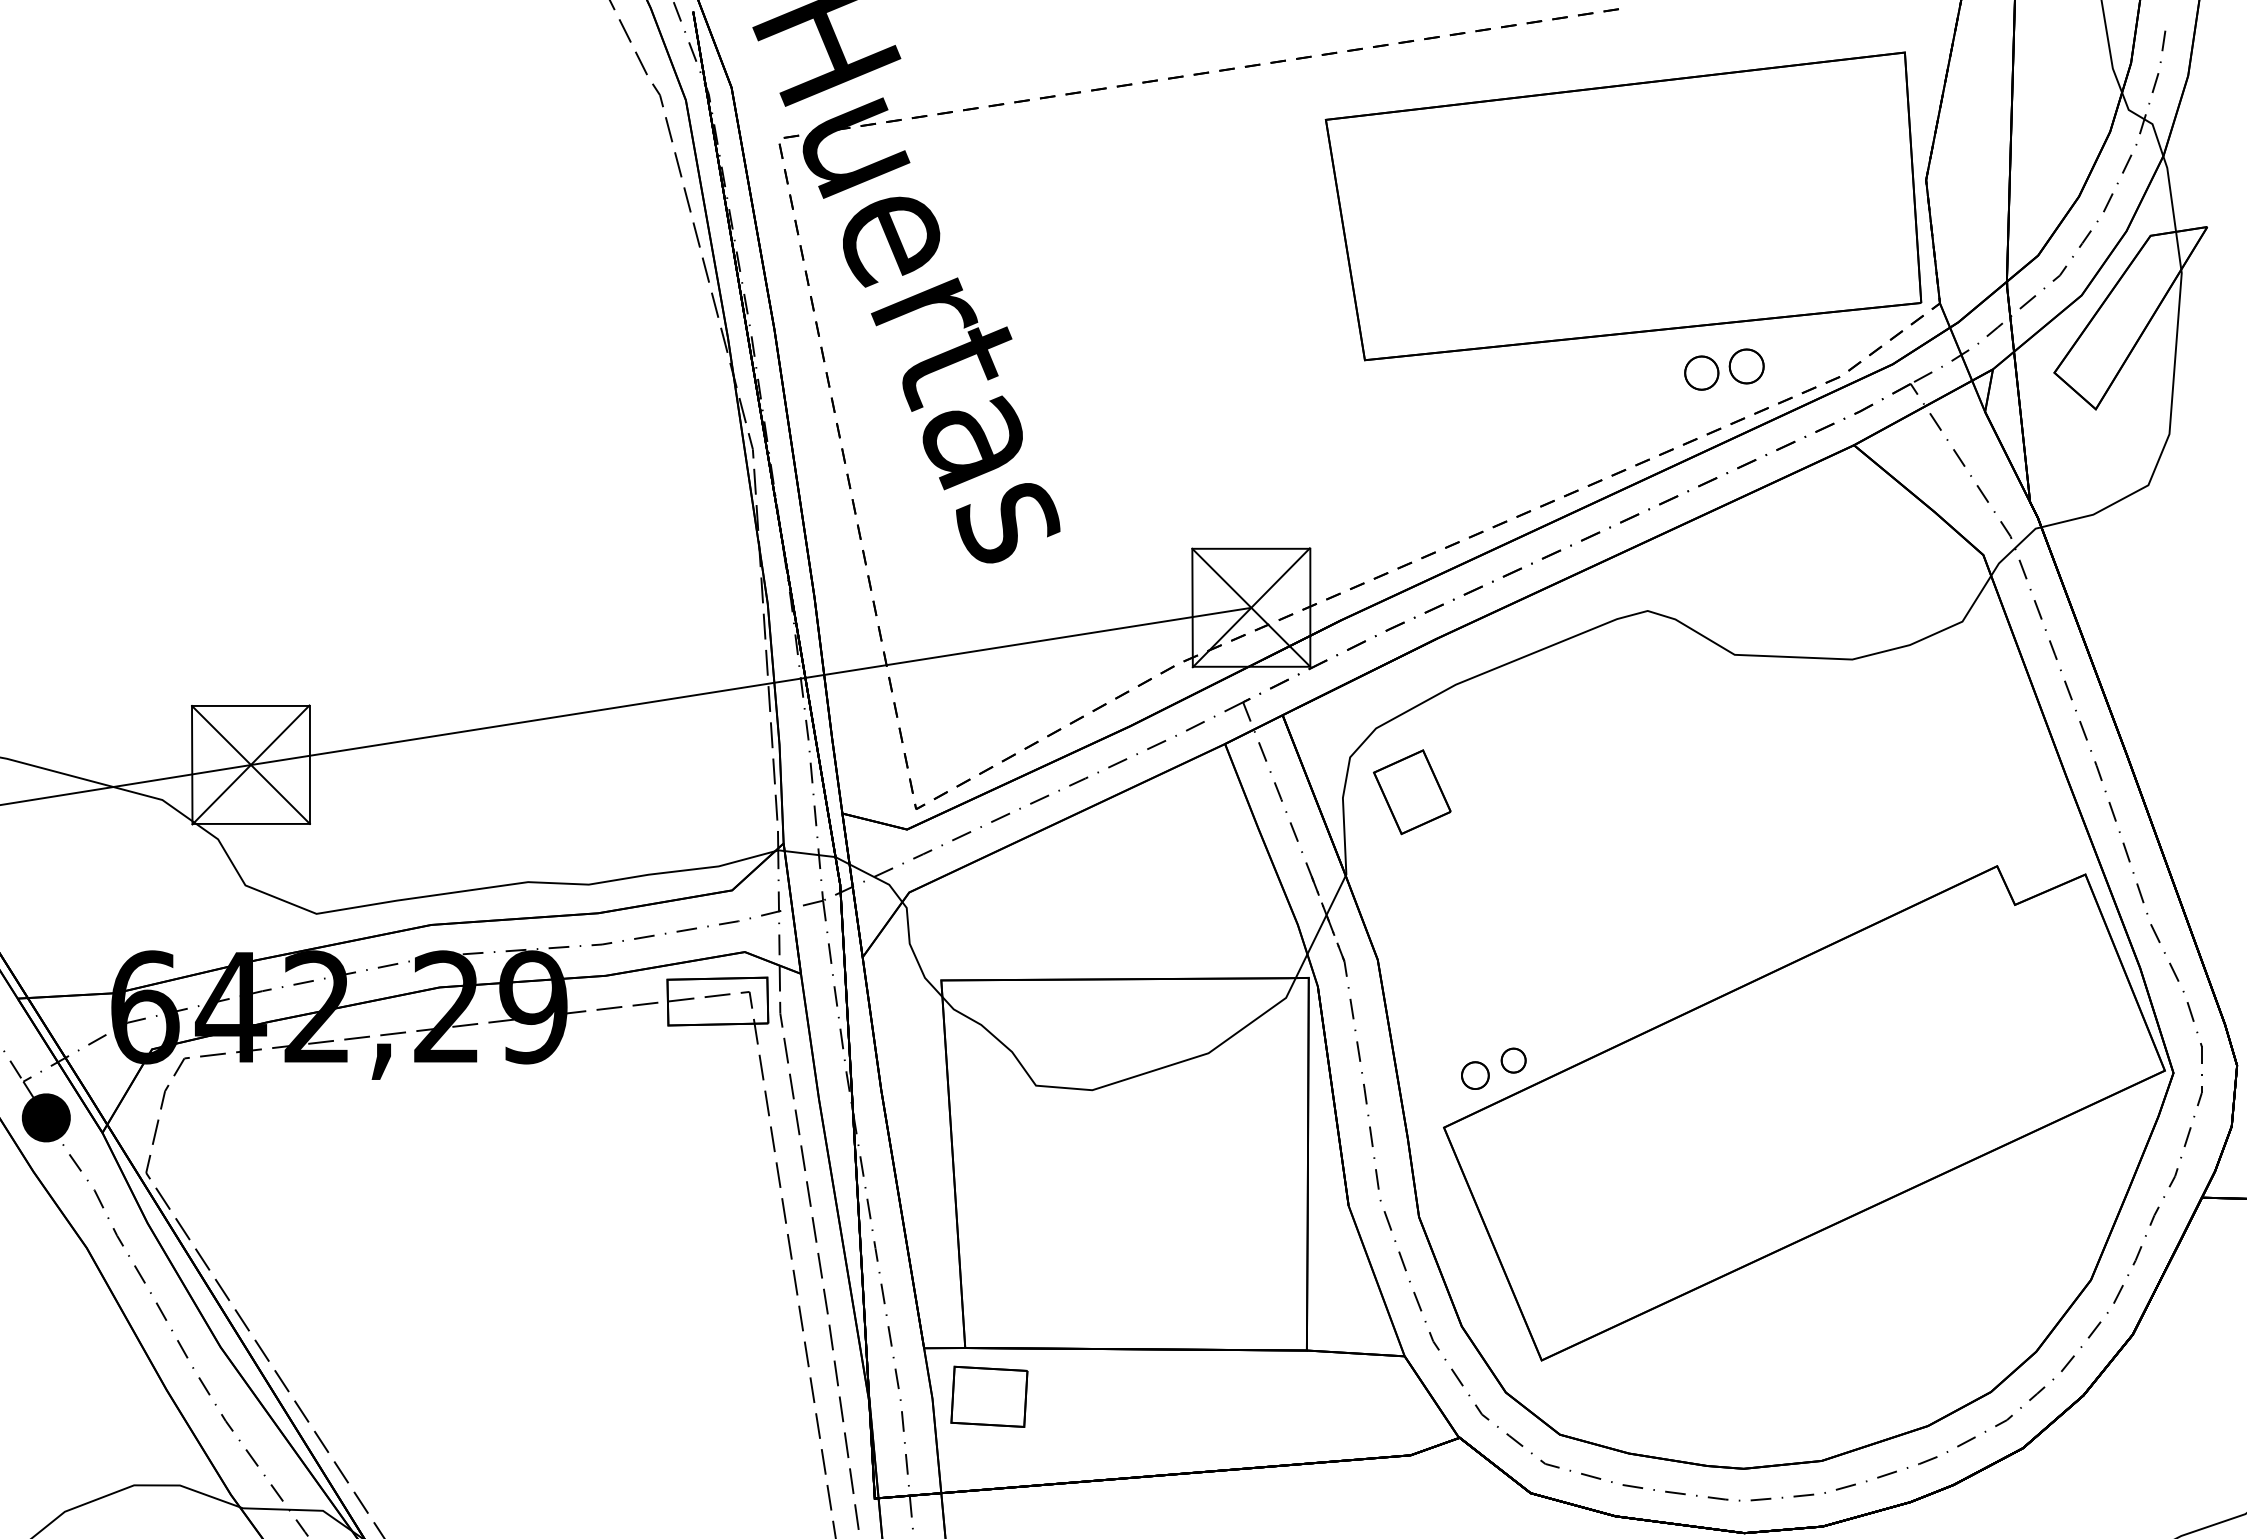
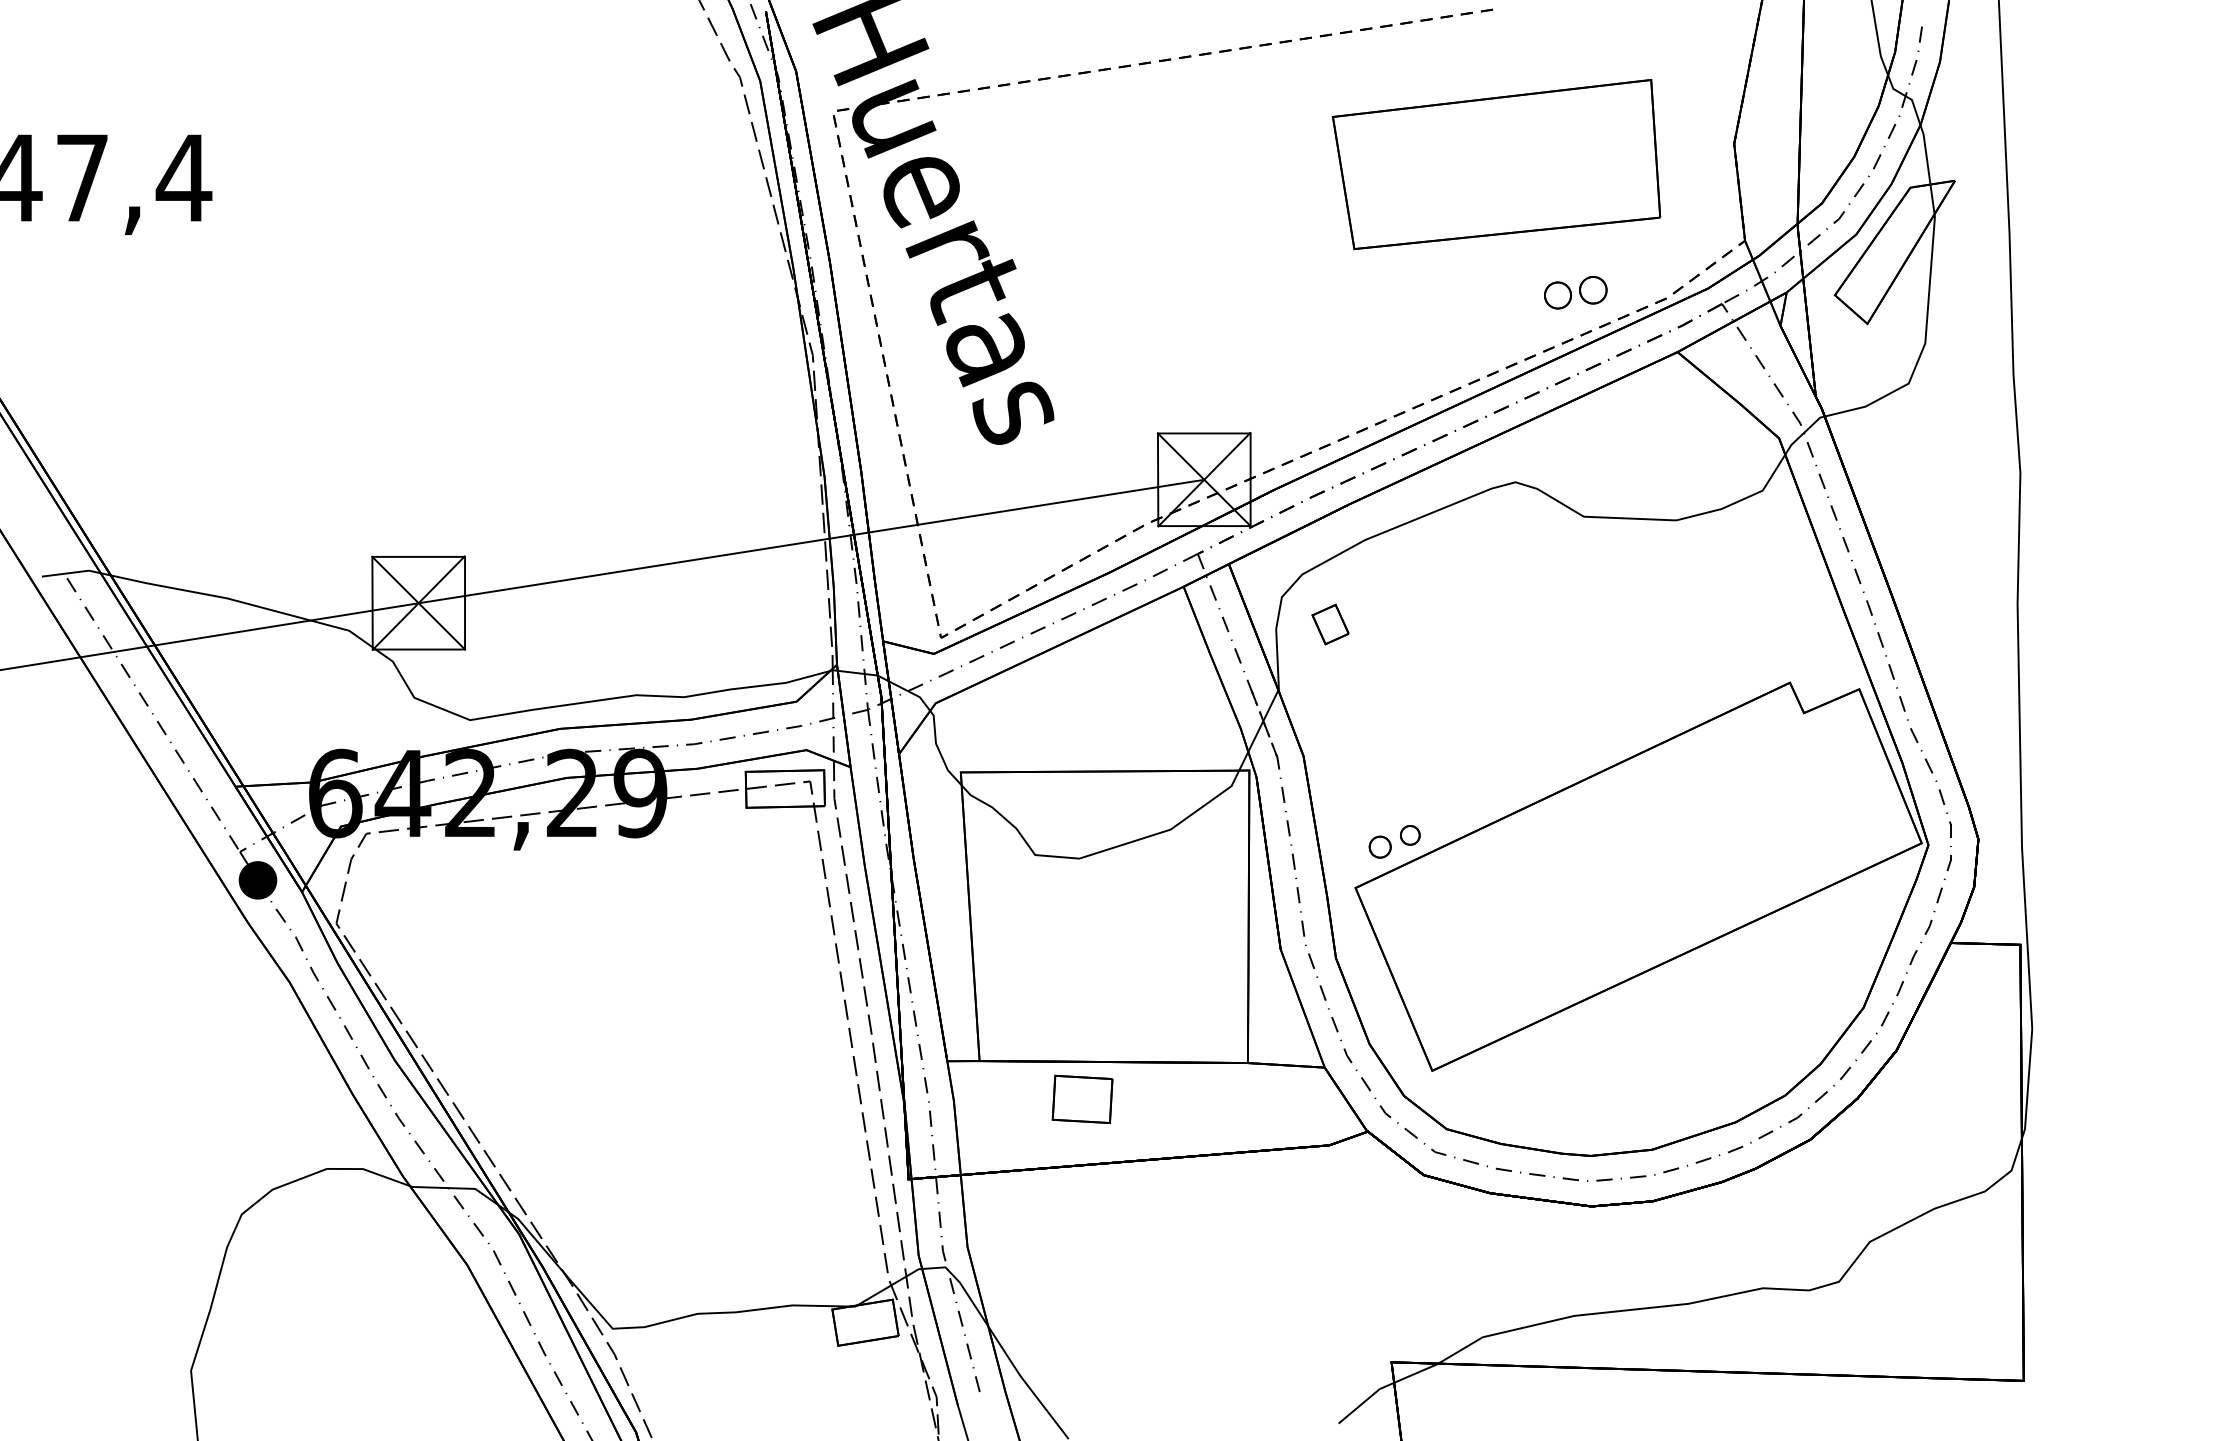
part: (1623, 206) -> (1496, 164), size x0.7
part: (1412, 792) -> (1330, 624), size x0.6
part: (989, 1395) -> (1082, 1098), moved

